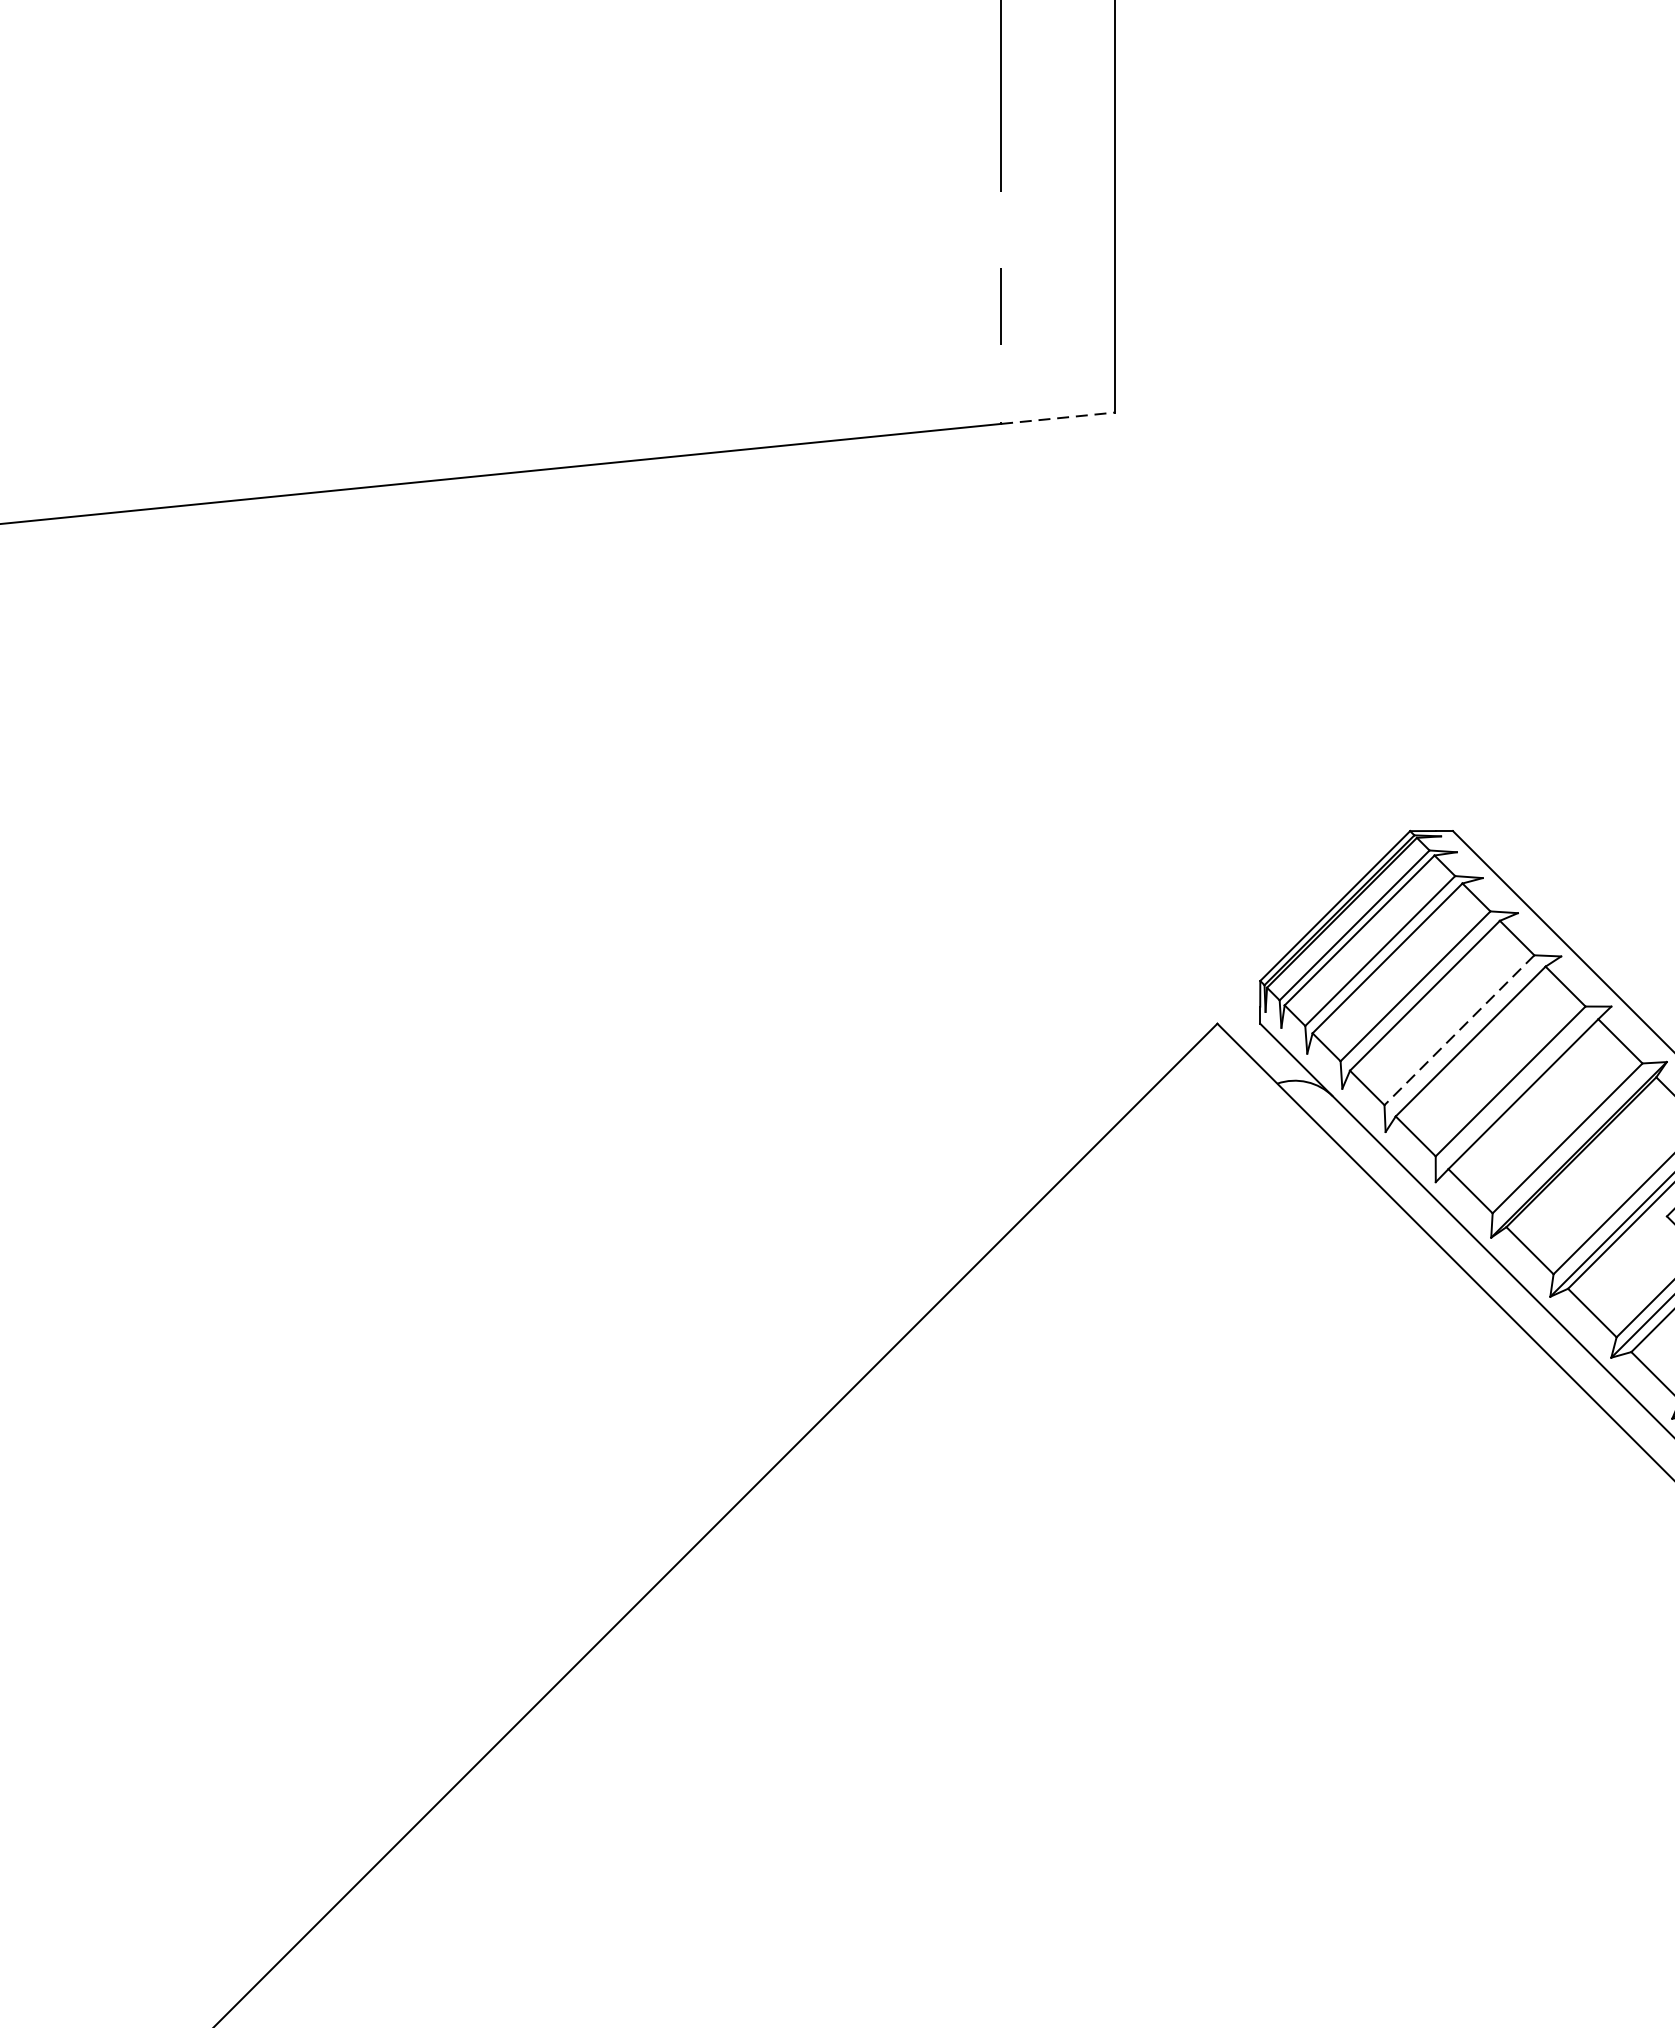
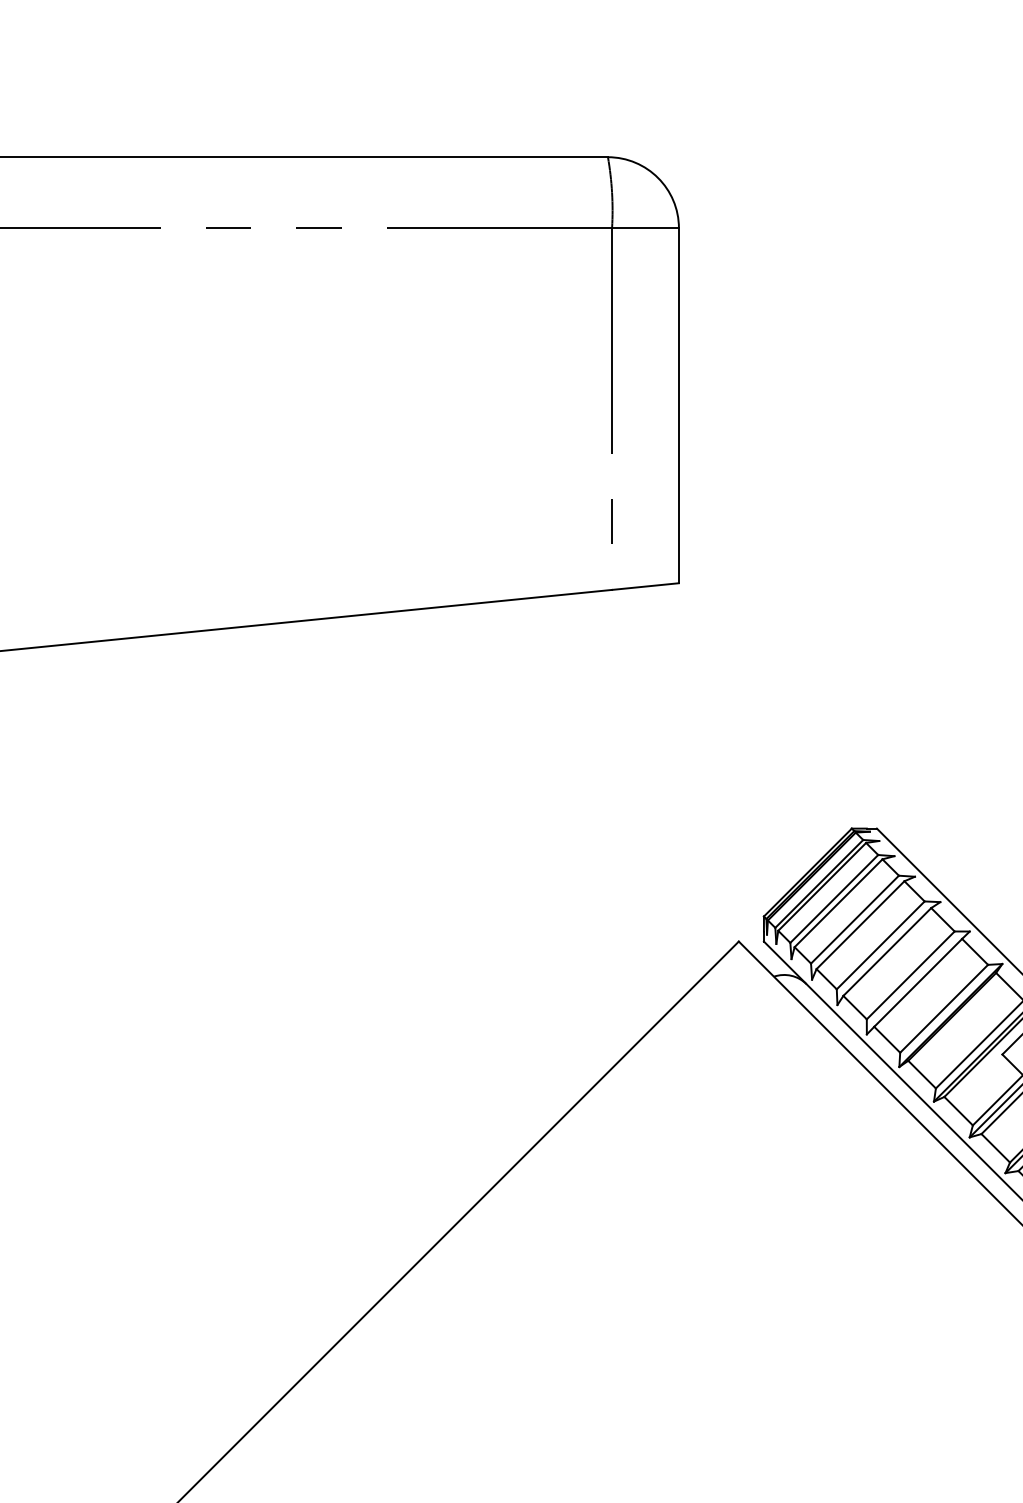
line: (1058, 418) -> (645, 586), dashed -> solid
line: (1459, 1030) -> (880, 945), dashed -> solid

